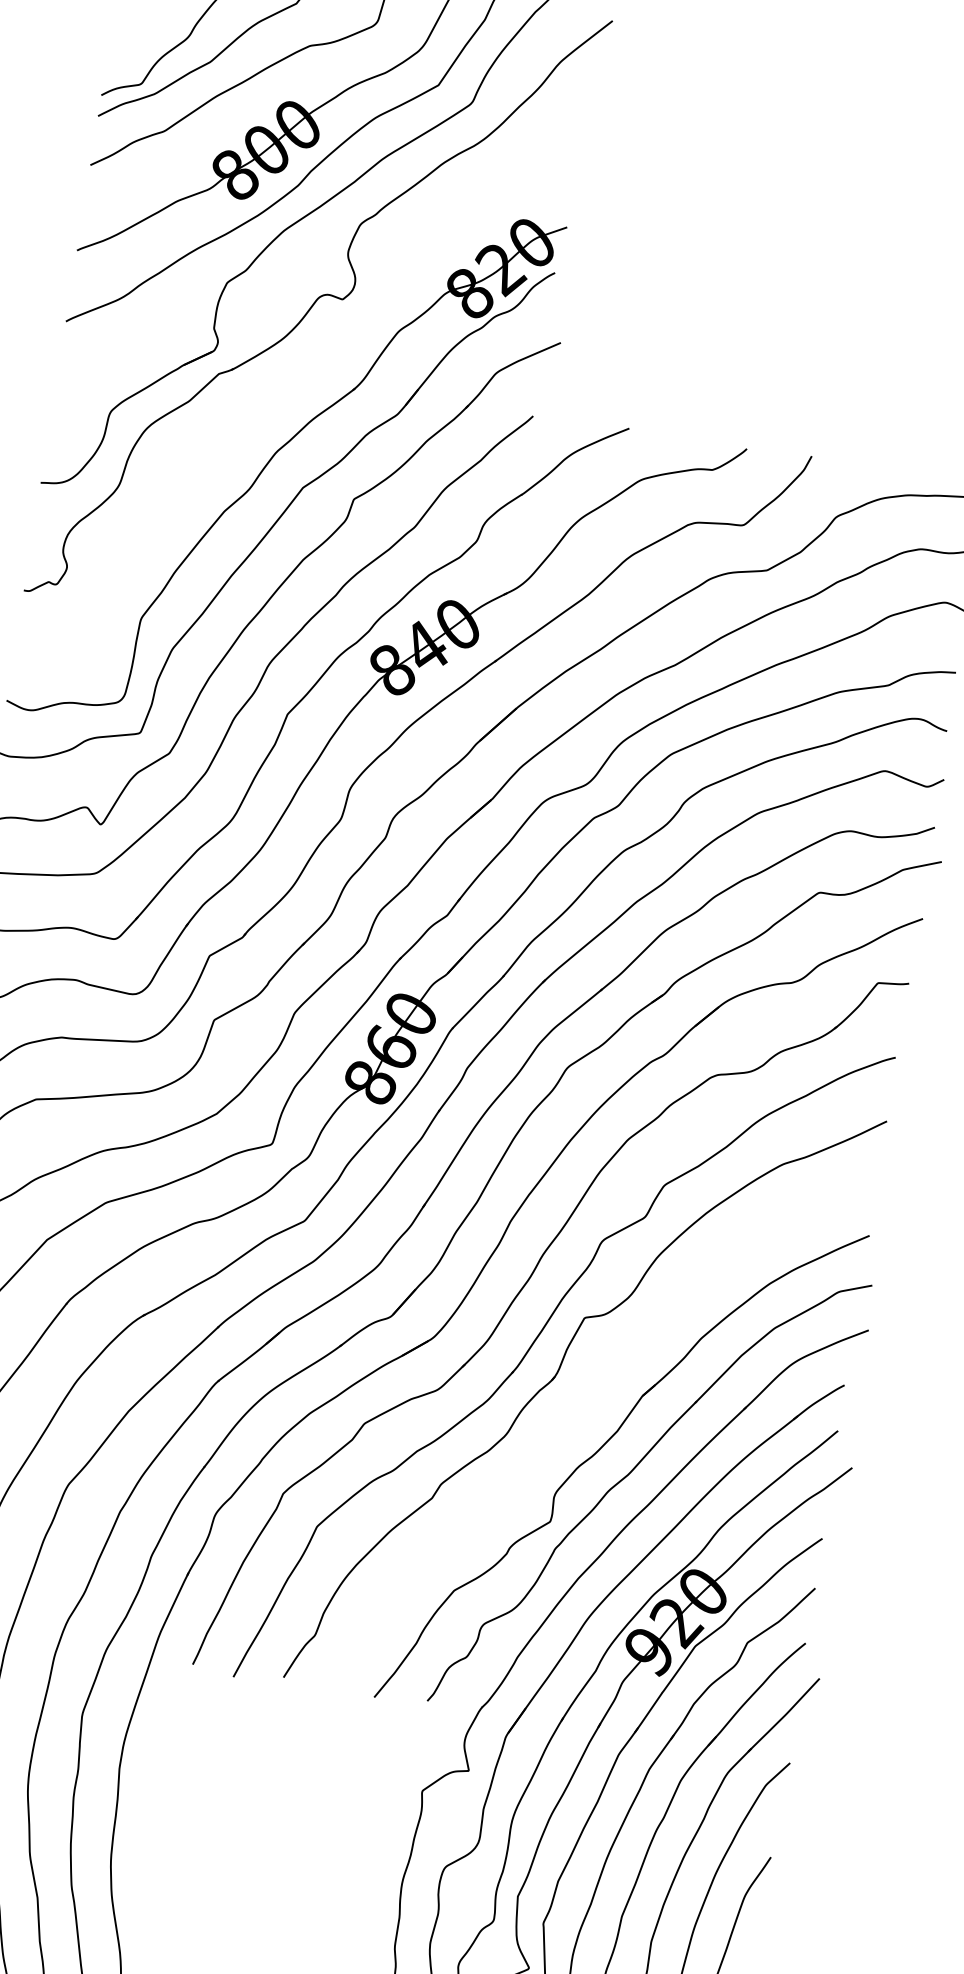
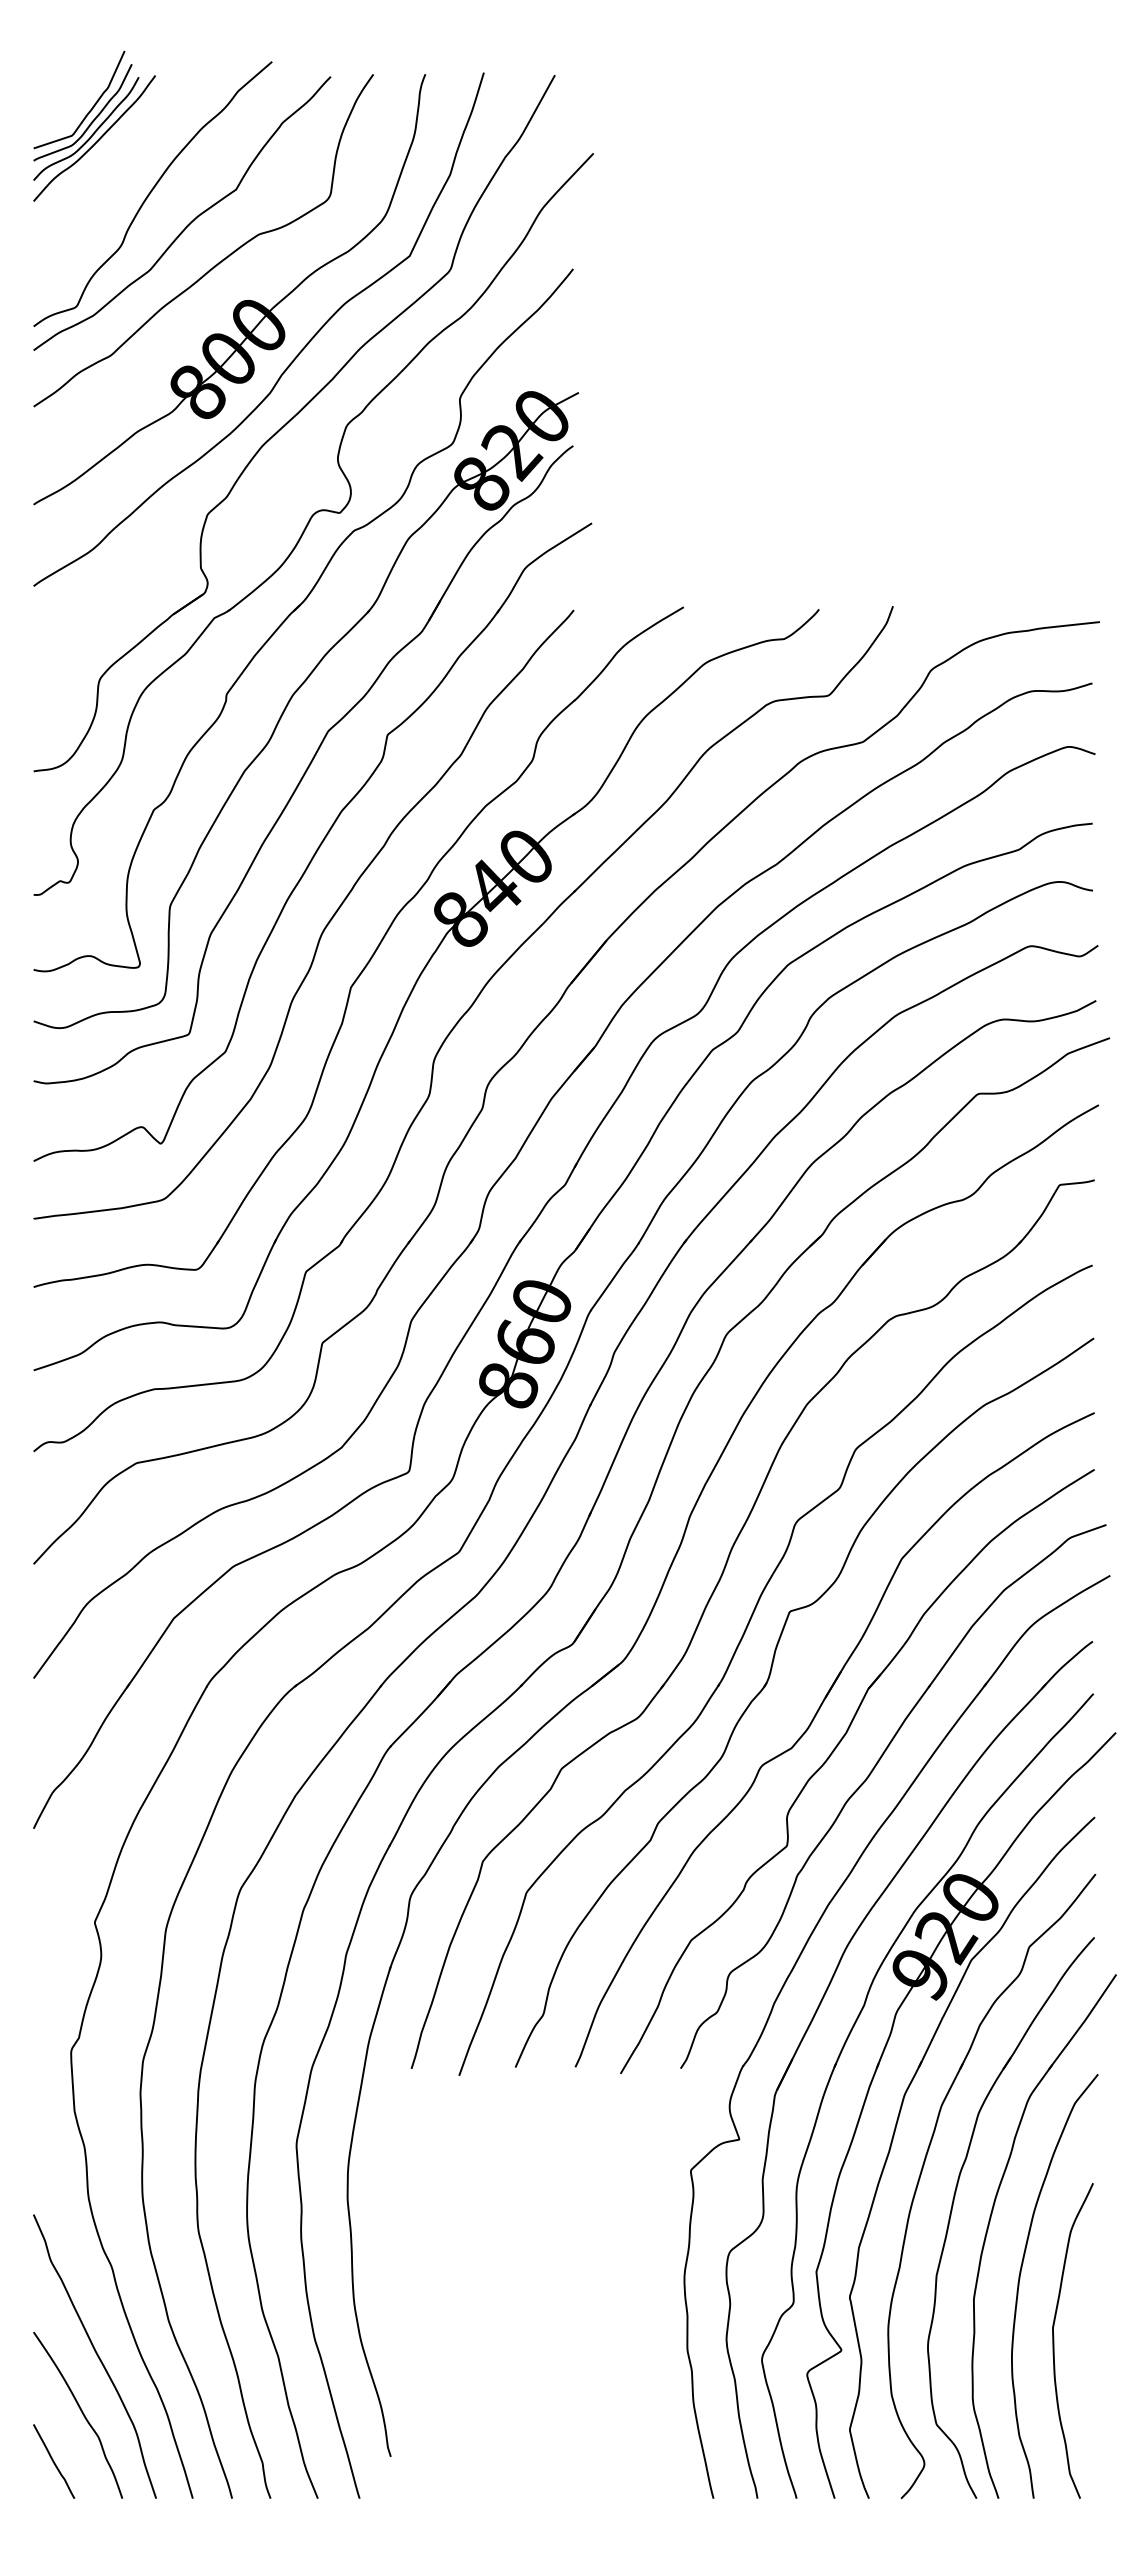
part: (292, 377) -> (297, 609), added
part: (587, 1420) -> (810, 1726), added

